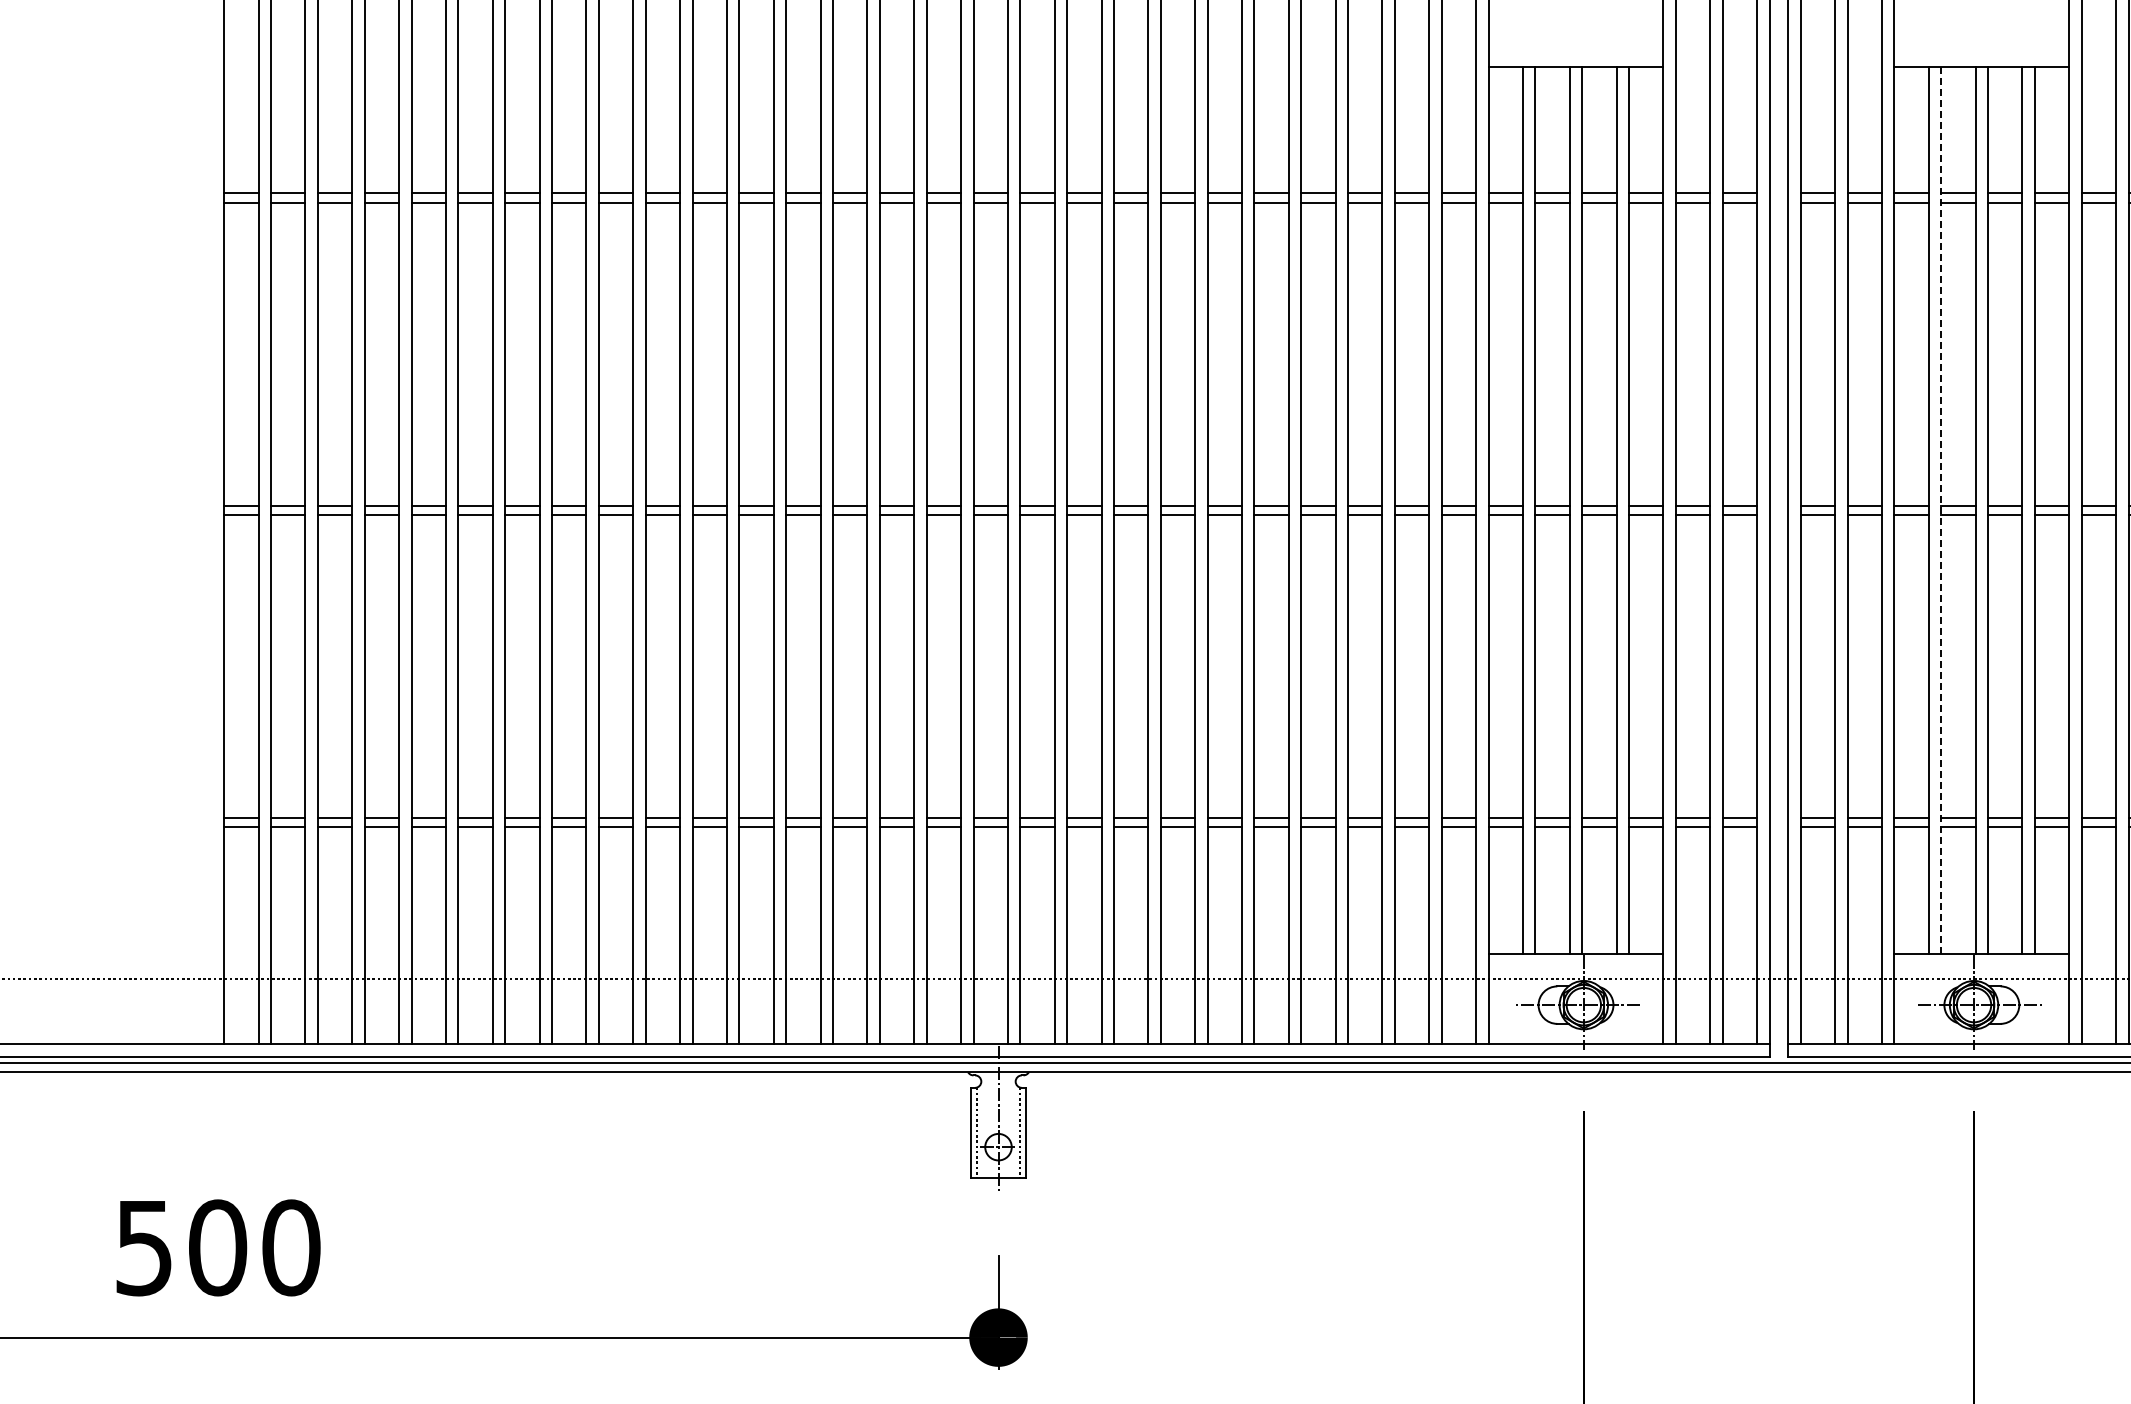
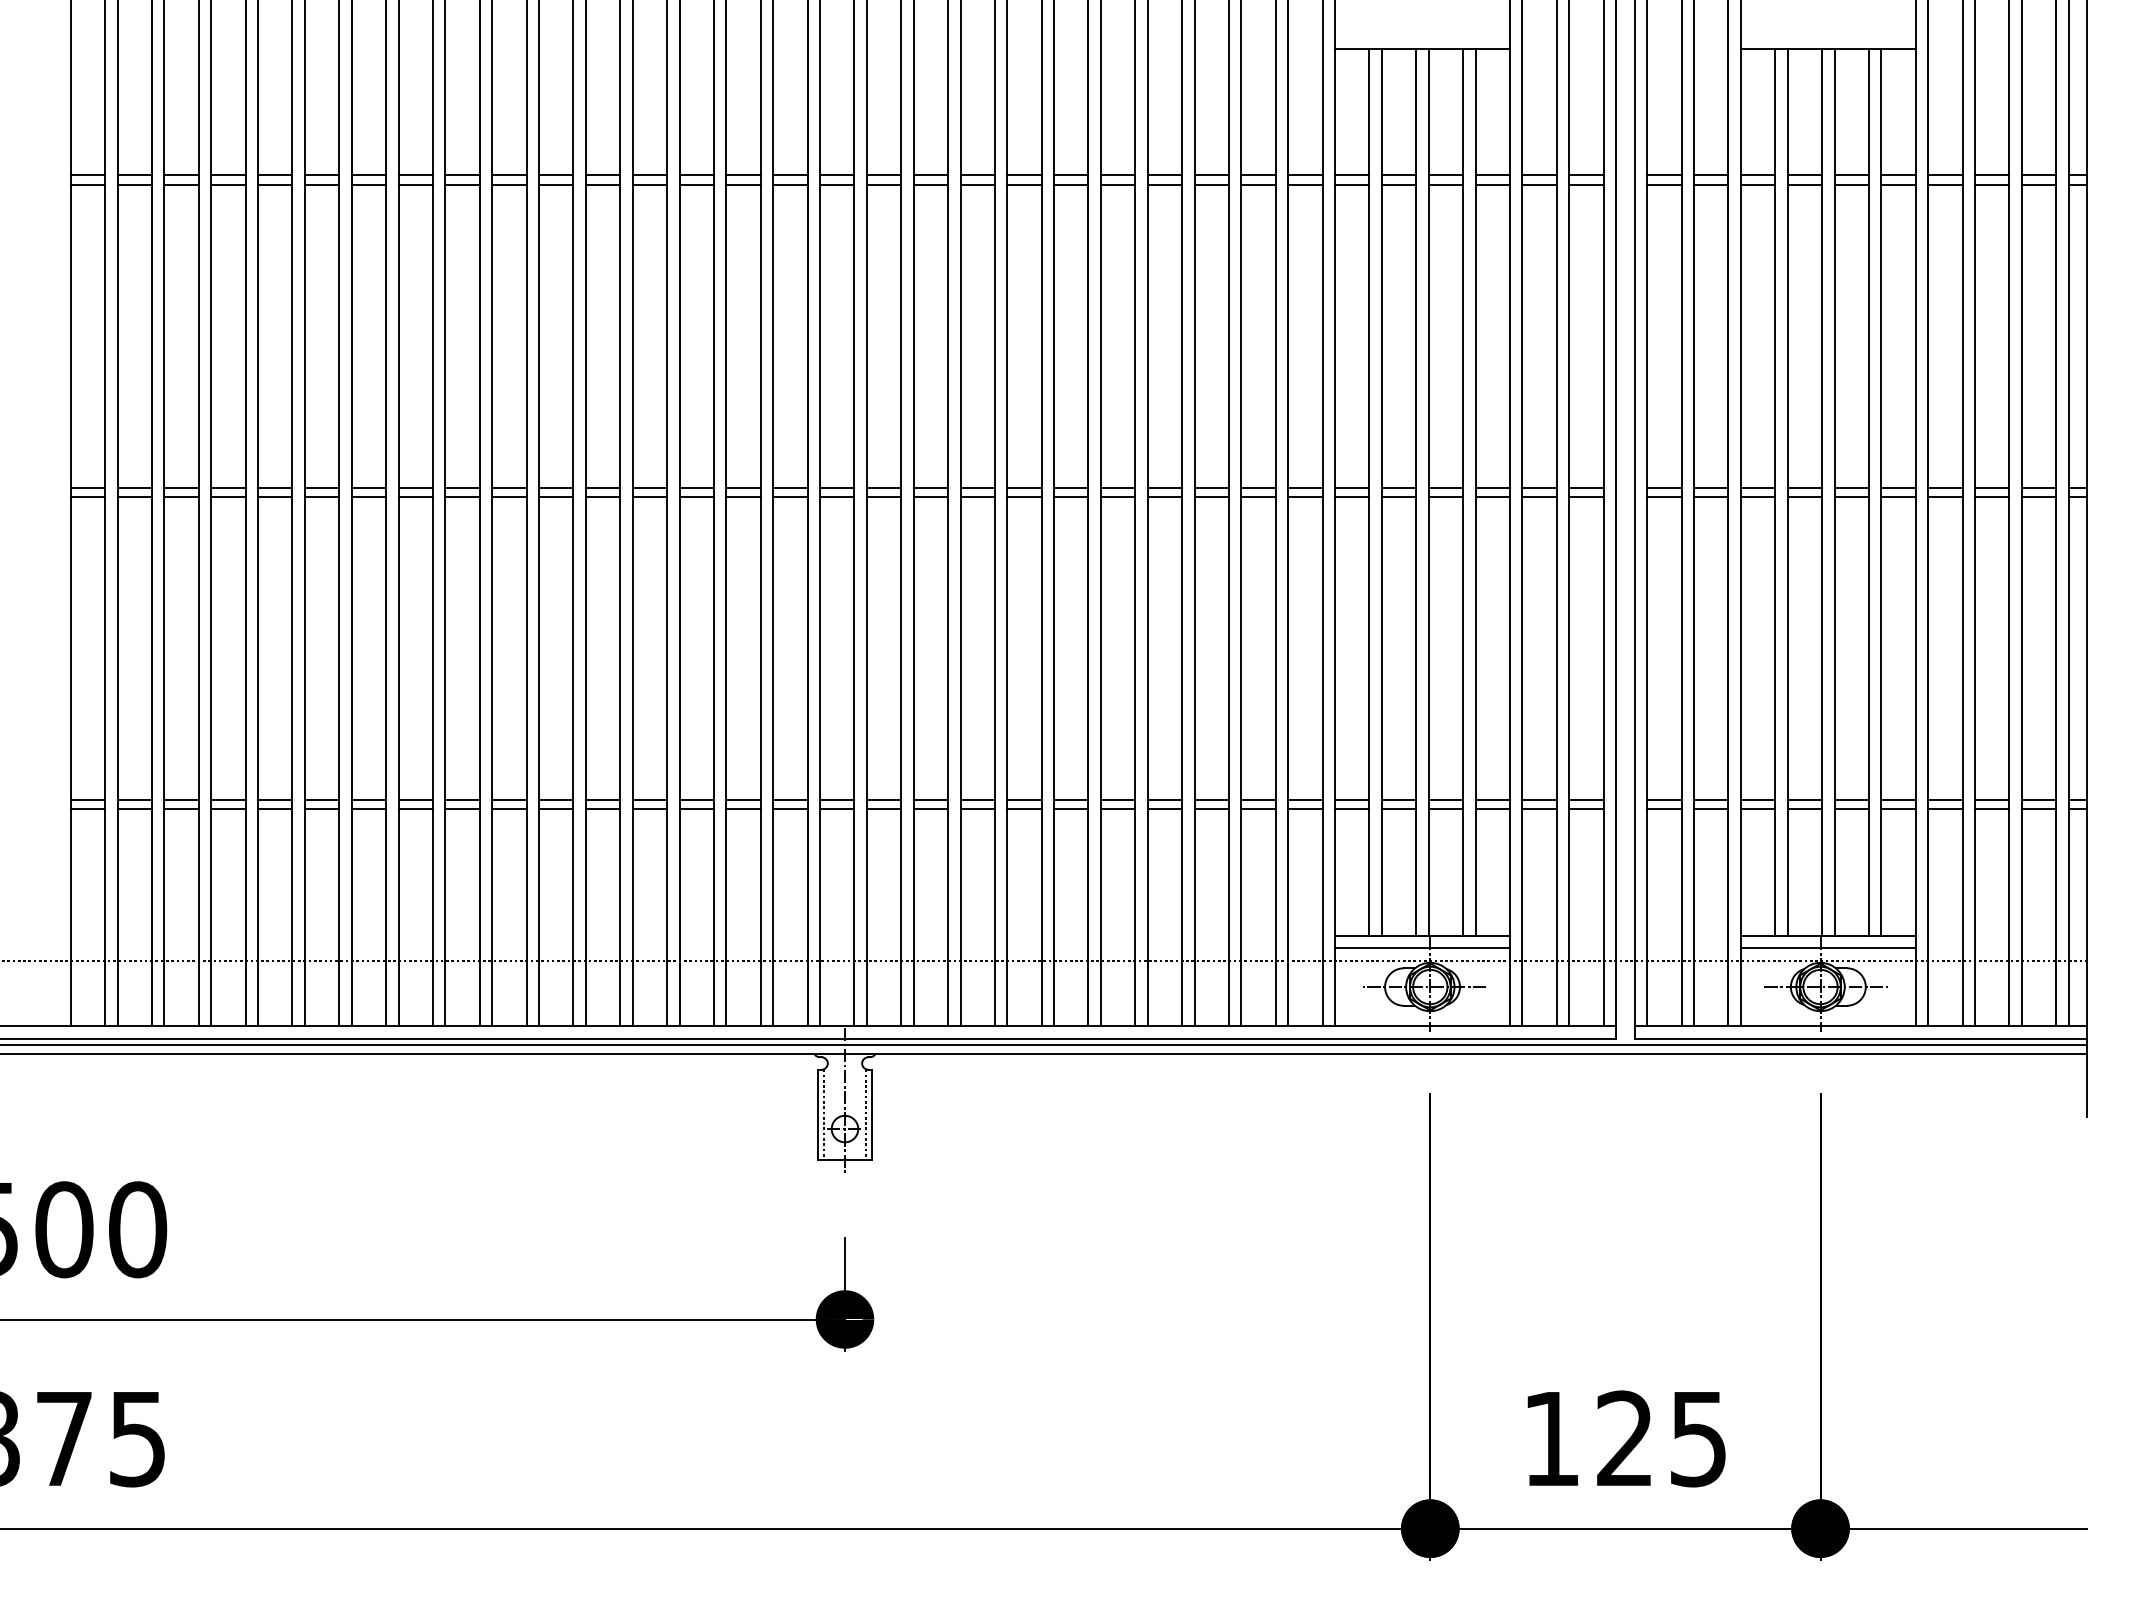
line: (1941, 509) -> (1787, 491), dashed -> solid
line: (1576, 966) -> (1422, 948), added
line: (1981, 966) -> (1827, 948), added

